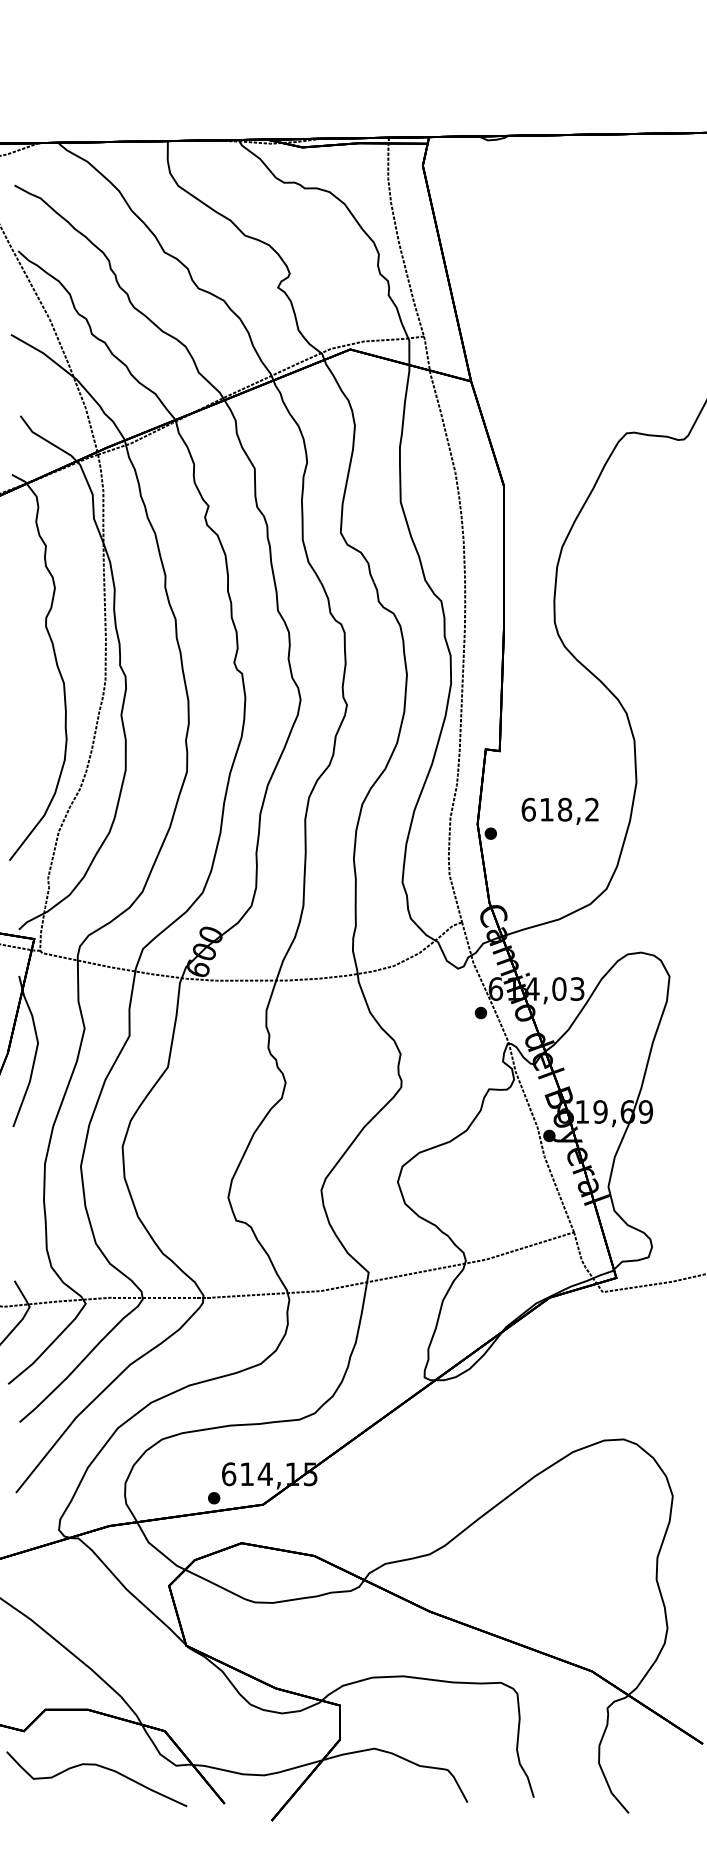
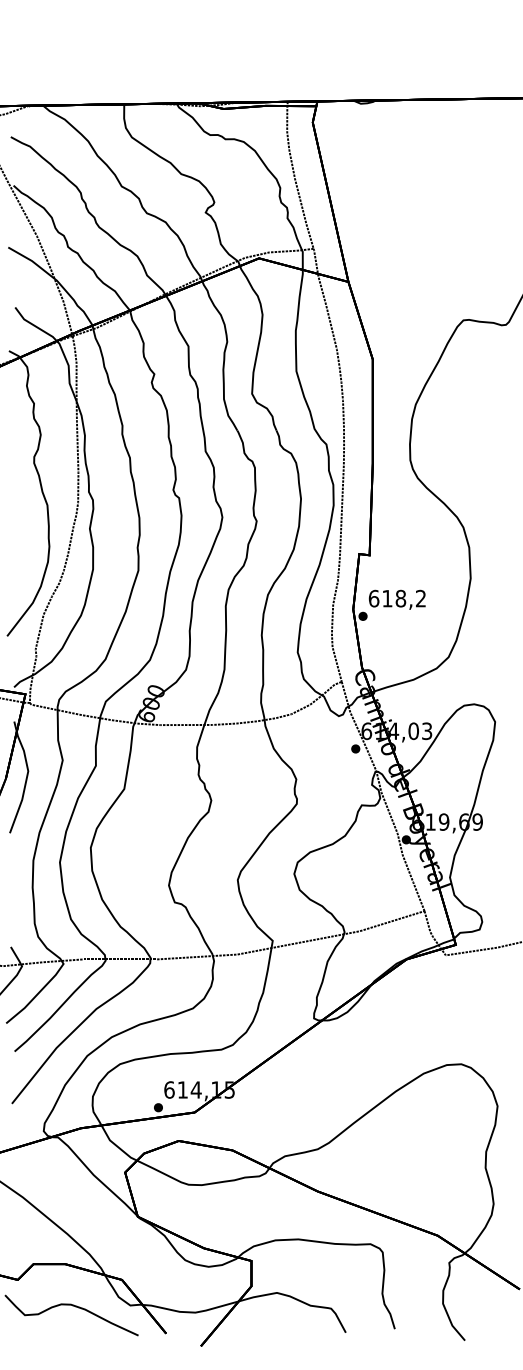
text: (559, 810) -> (396, 599), moved

